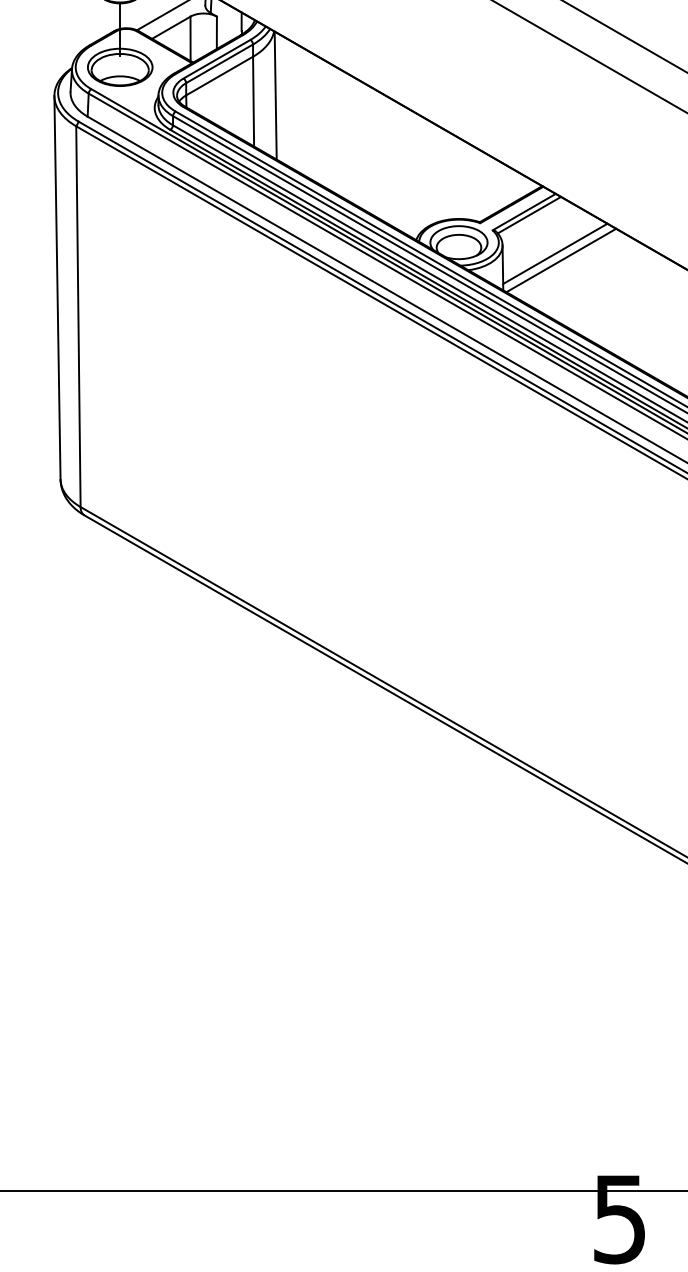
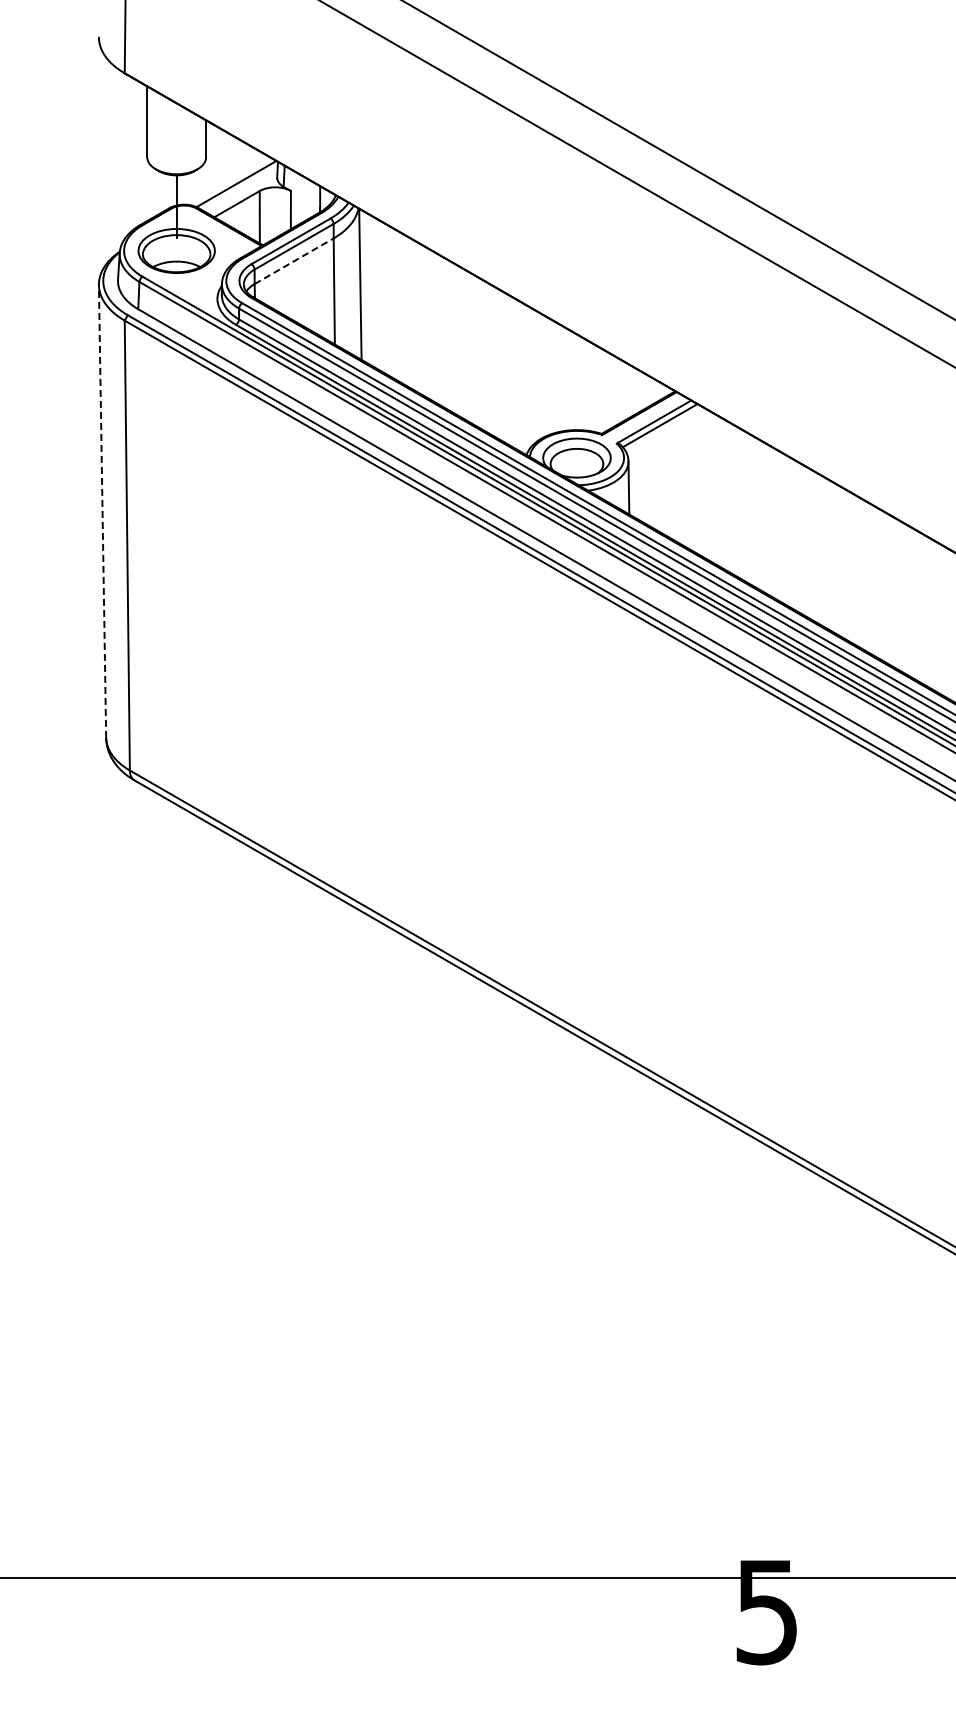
line: (219, 76) -> (294, 261), solid -> dashed
line: (555, 253) -> (690, 470), removed
line: (560, 259) -> (697, 478), removed
line: (57, 287) -> (102, 511), solid -> dashed

